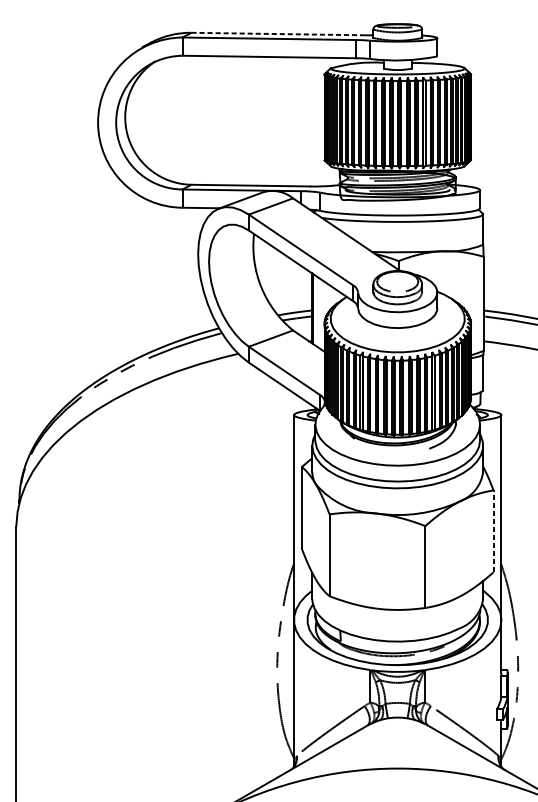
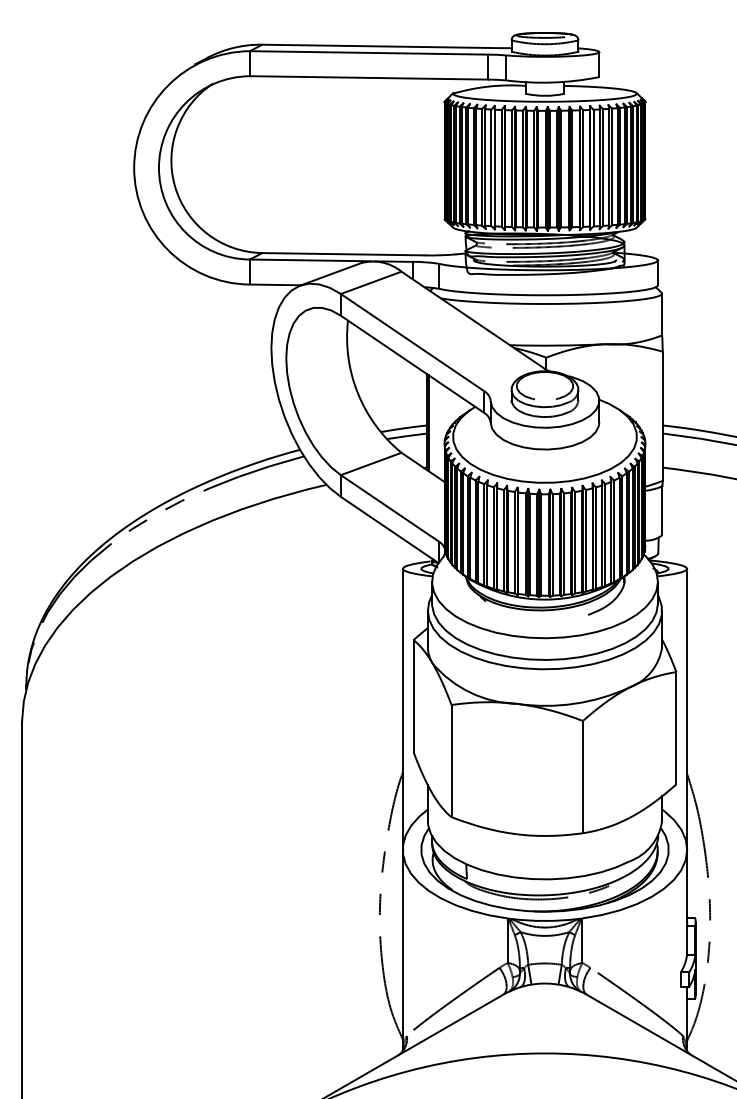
line: (278, 34) -> (381, 46), dashed -> solid
line: (493, 530) -> (676, 727), dashed -> solid

